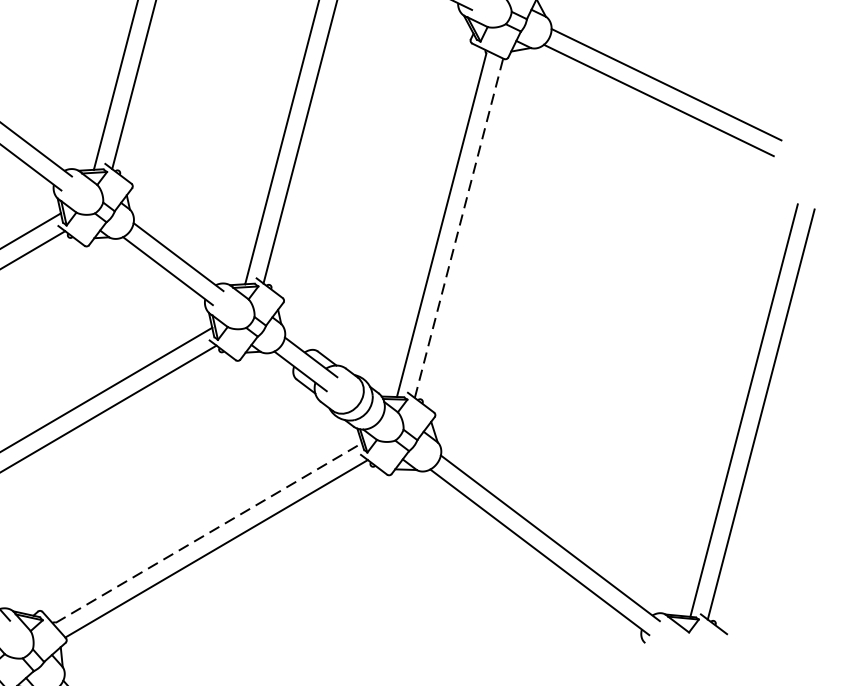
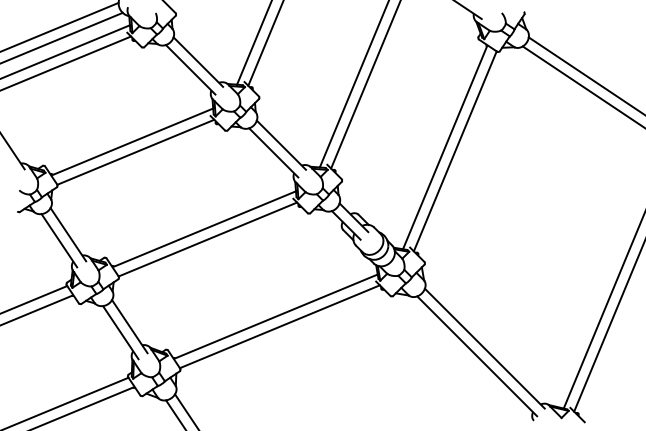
line: (459, 226) -> (455, 150), dashed -> solid
line: (208, 533) -> (276, 316), dashed -> solid

